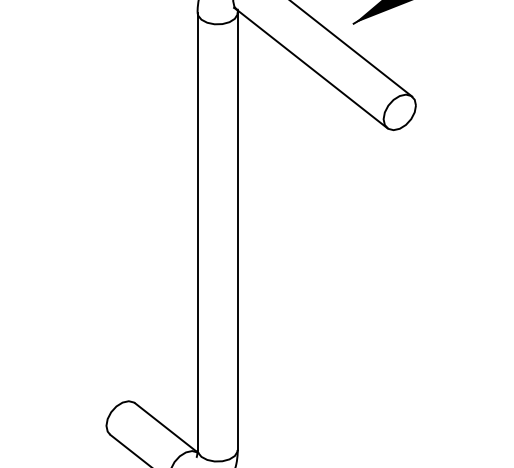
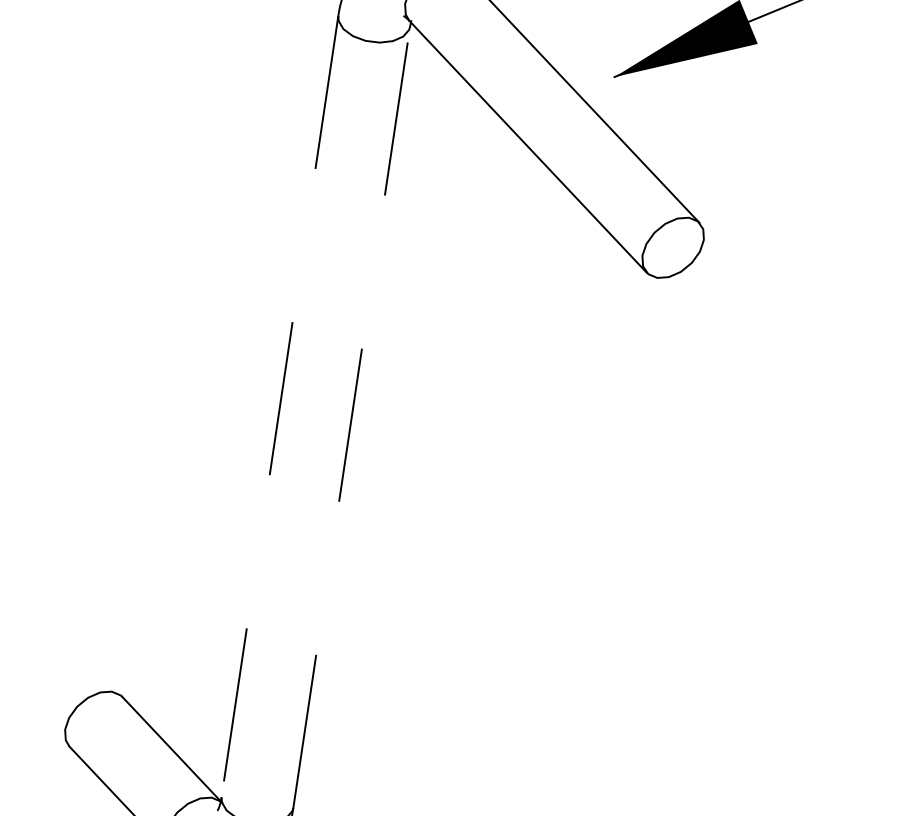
line: (197, 231) -> (279, 406), solid -> dashed
line: (237, 231) -> (351, 417), solid -> dashed

